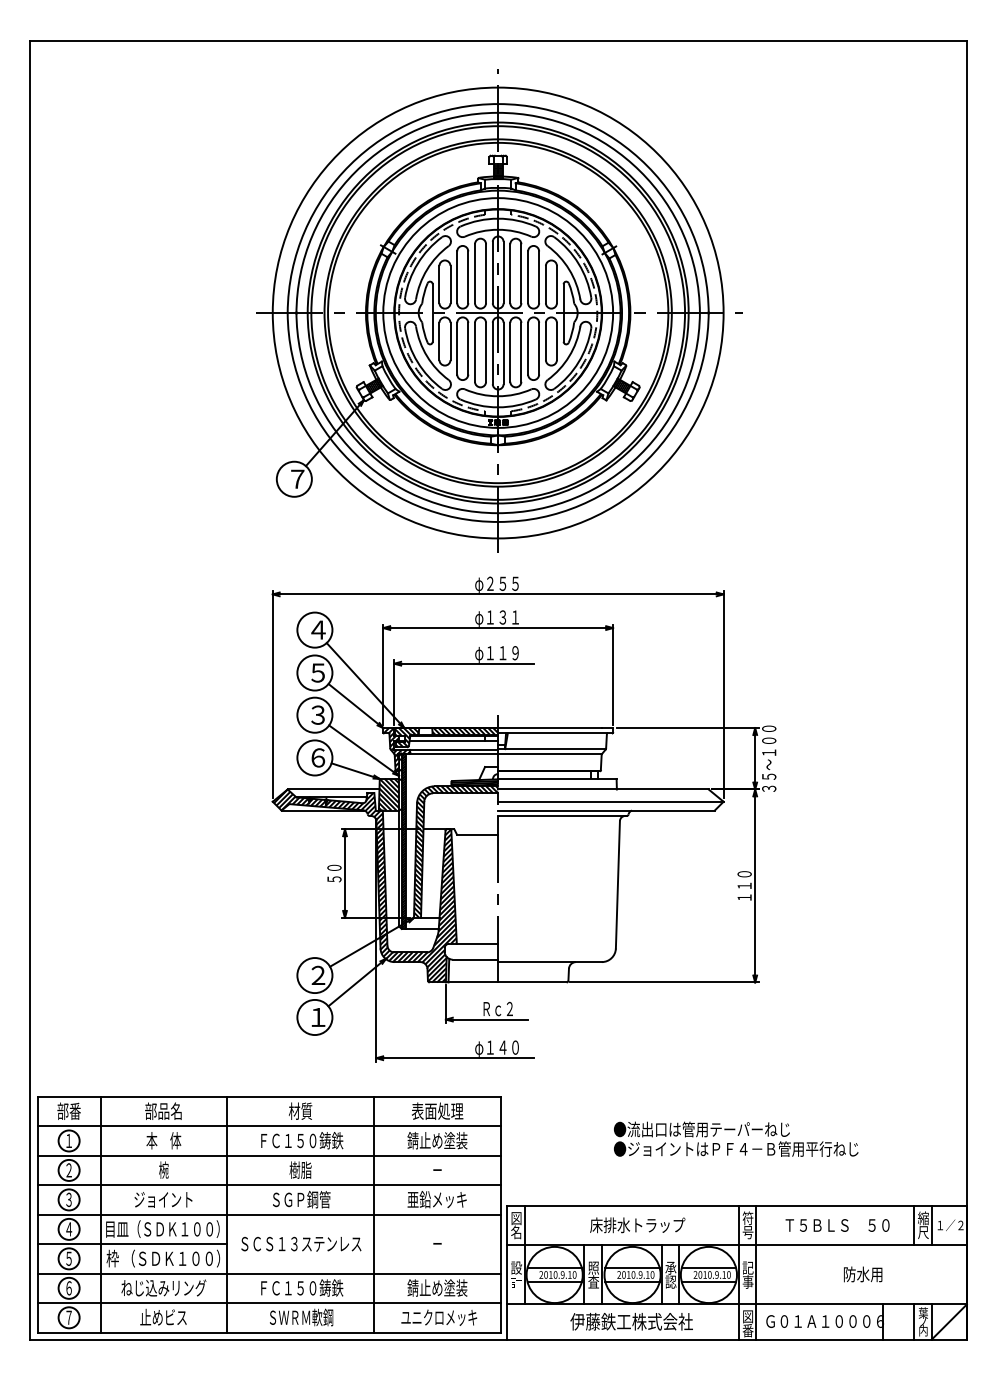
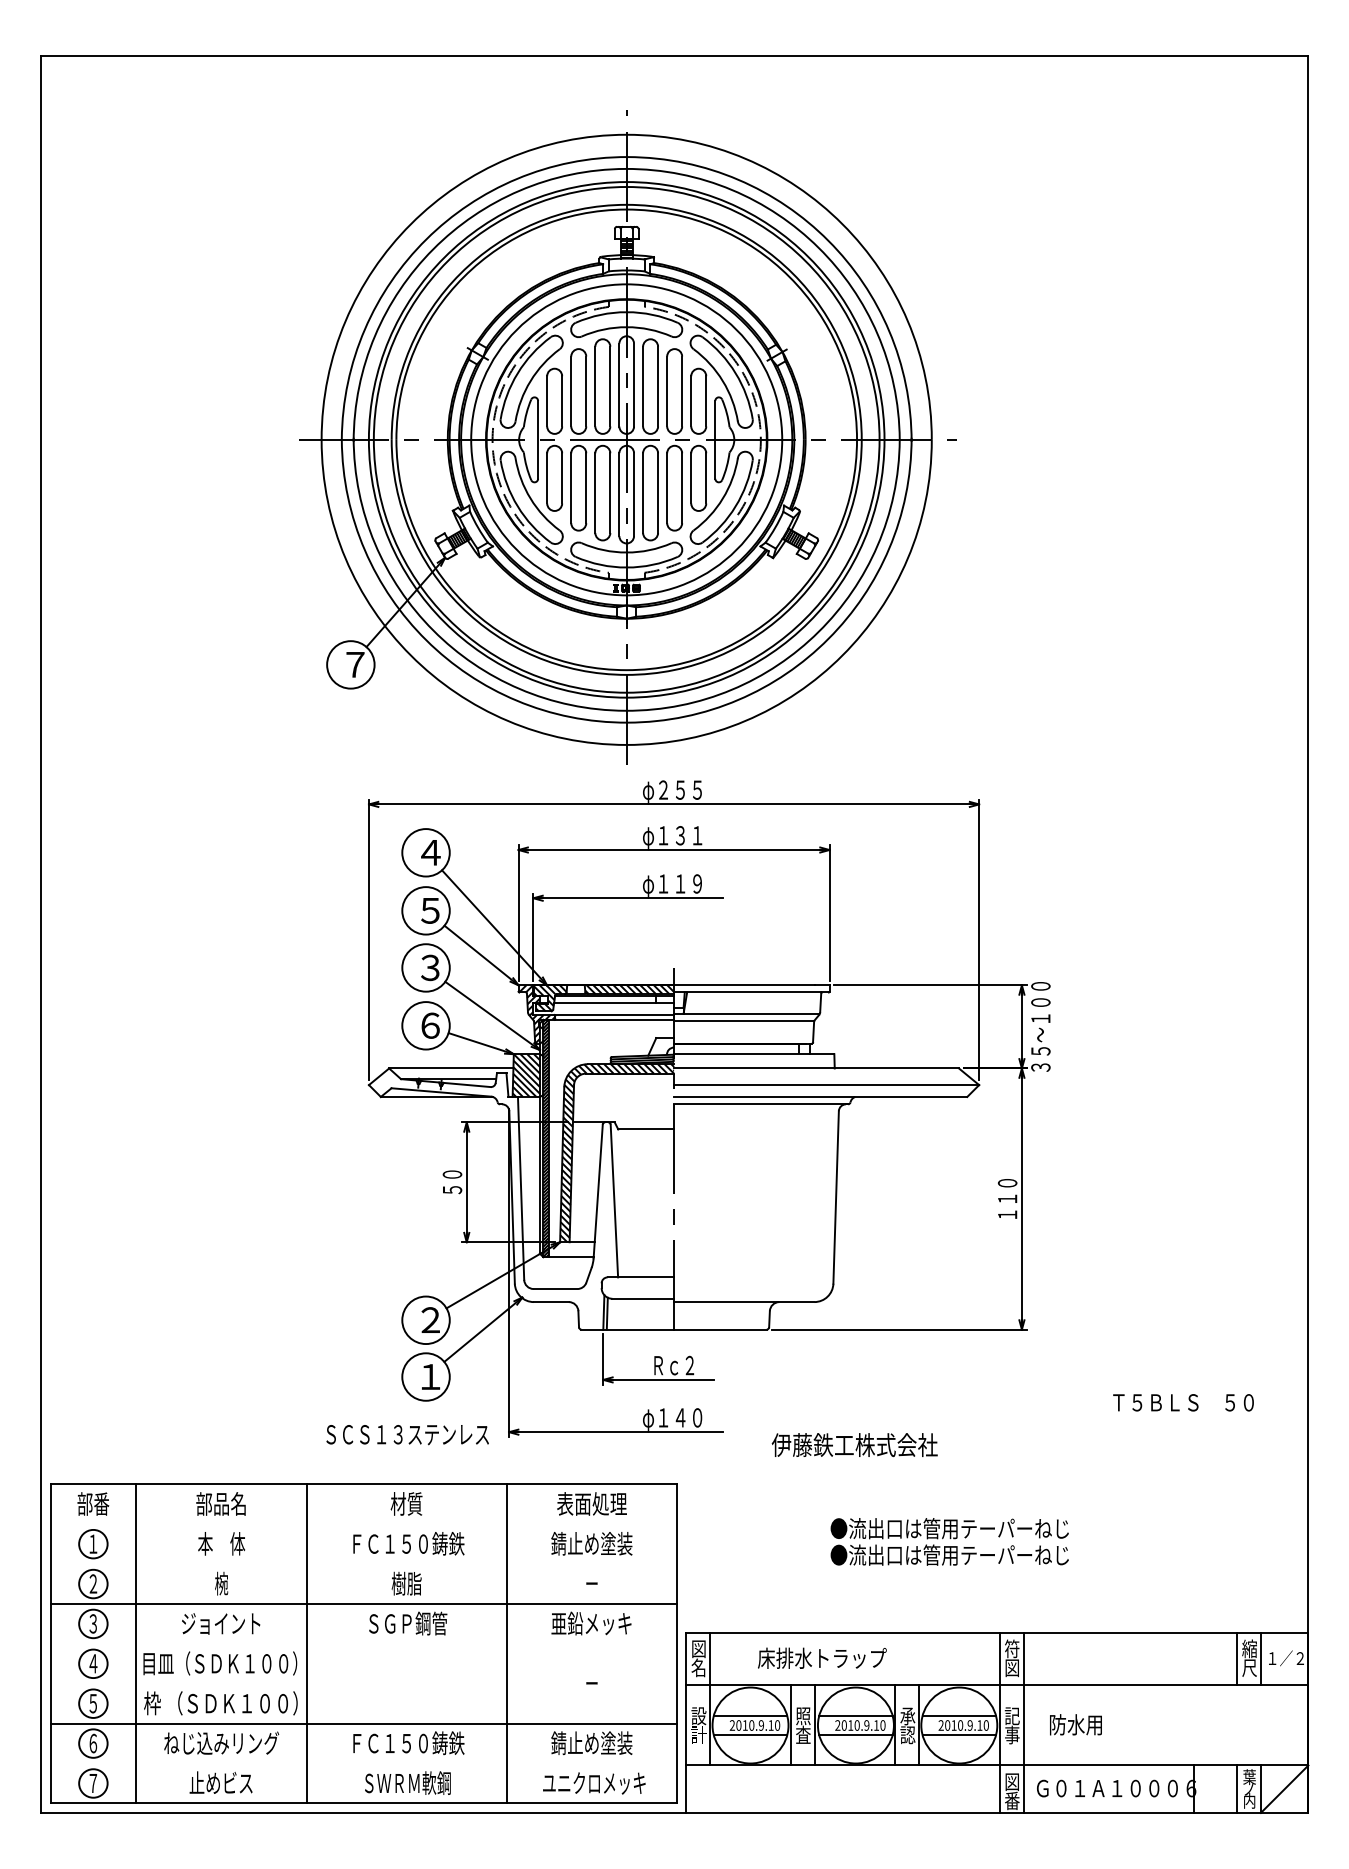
part: (499, 310) -> (628, 436), moved
hatch: (365, 885) -> (494, 1198), removed
line: (268, 1126) -> (363, 1524), removed
text: (742, 1148) -> (1004, 1554), ●ジョイントはＰＦ４－Ｂ管用平行ねじ -> ●流出口は管用テーパーねじ
line: (268, 1155) -> (363, 1563), removed
line: (268, 1214) -> (363, 1643), removed
text: (637, 1225) -> (822, 1658), moved
text: (837, 1225) -> (1183, 1402), moved
text: (747, 1232) -> (1011, 1668), 号 -> 図
text: (301, 1243) -> (407, 1433), moved
line: (132, 1244) -> (179, 1684), removed
text: (863, 1274) -> (1076, 1724), moved
line: (268, 1303) -> (363, 1764), removed
text: (631, 1321) -> (854, 1444), moved

